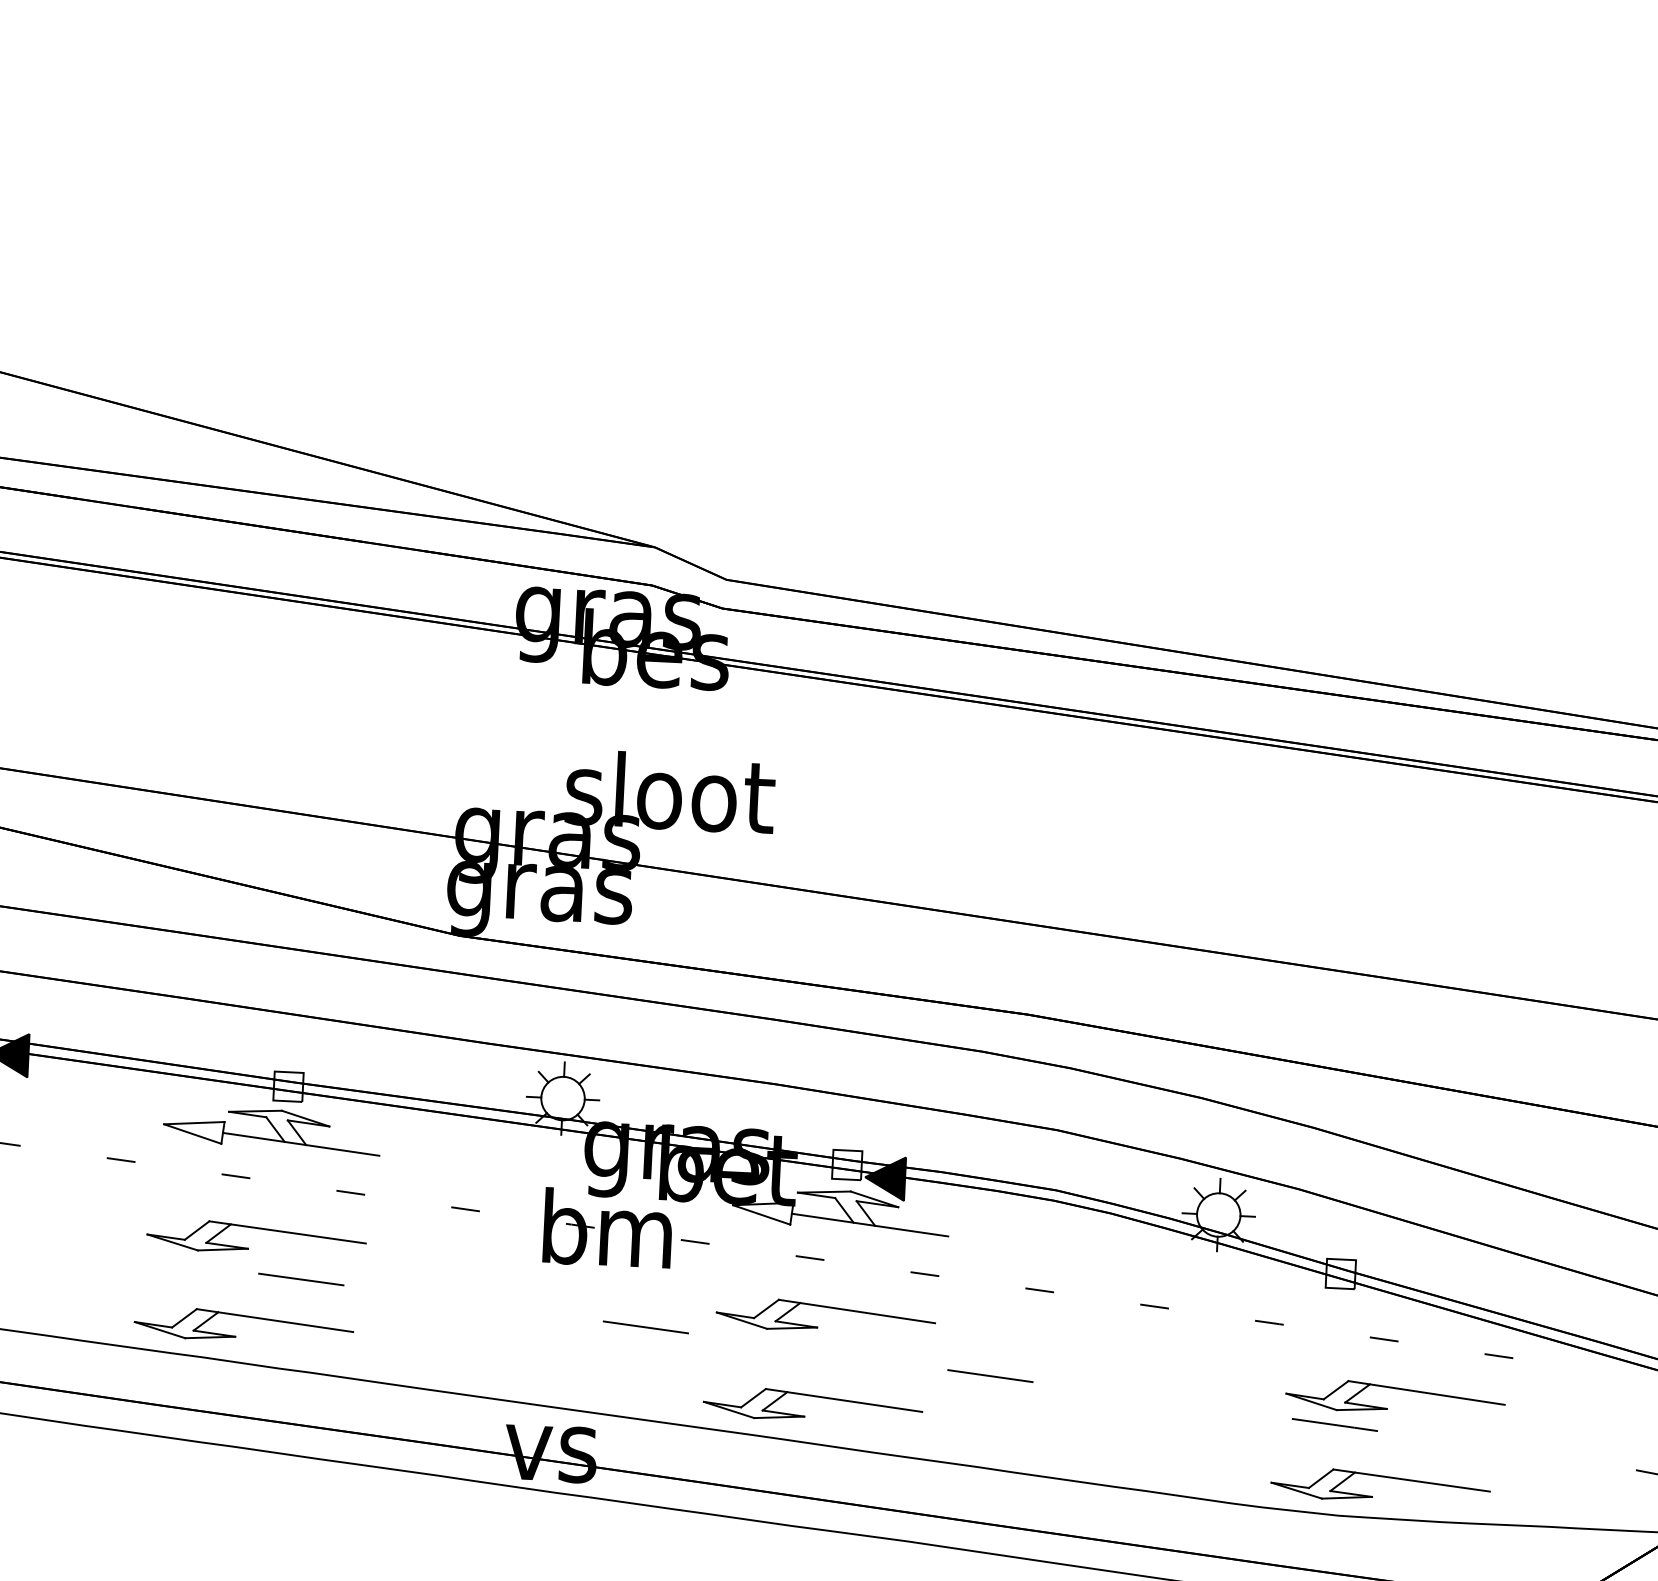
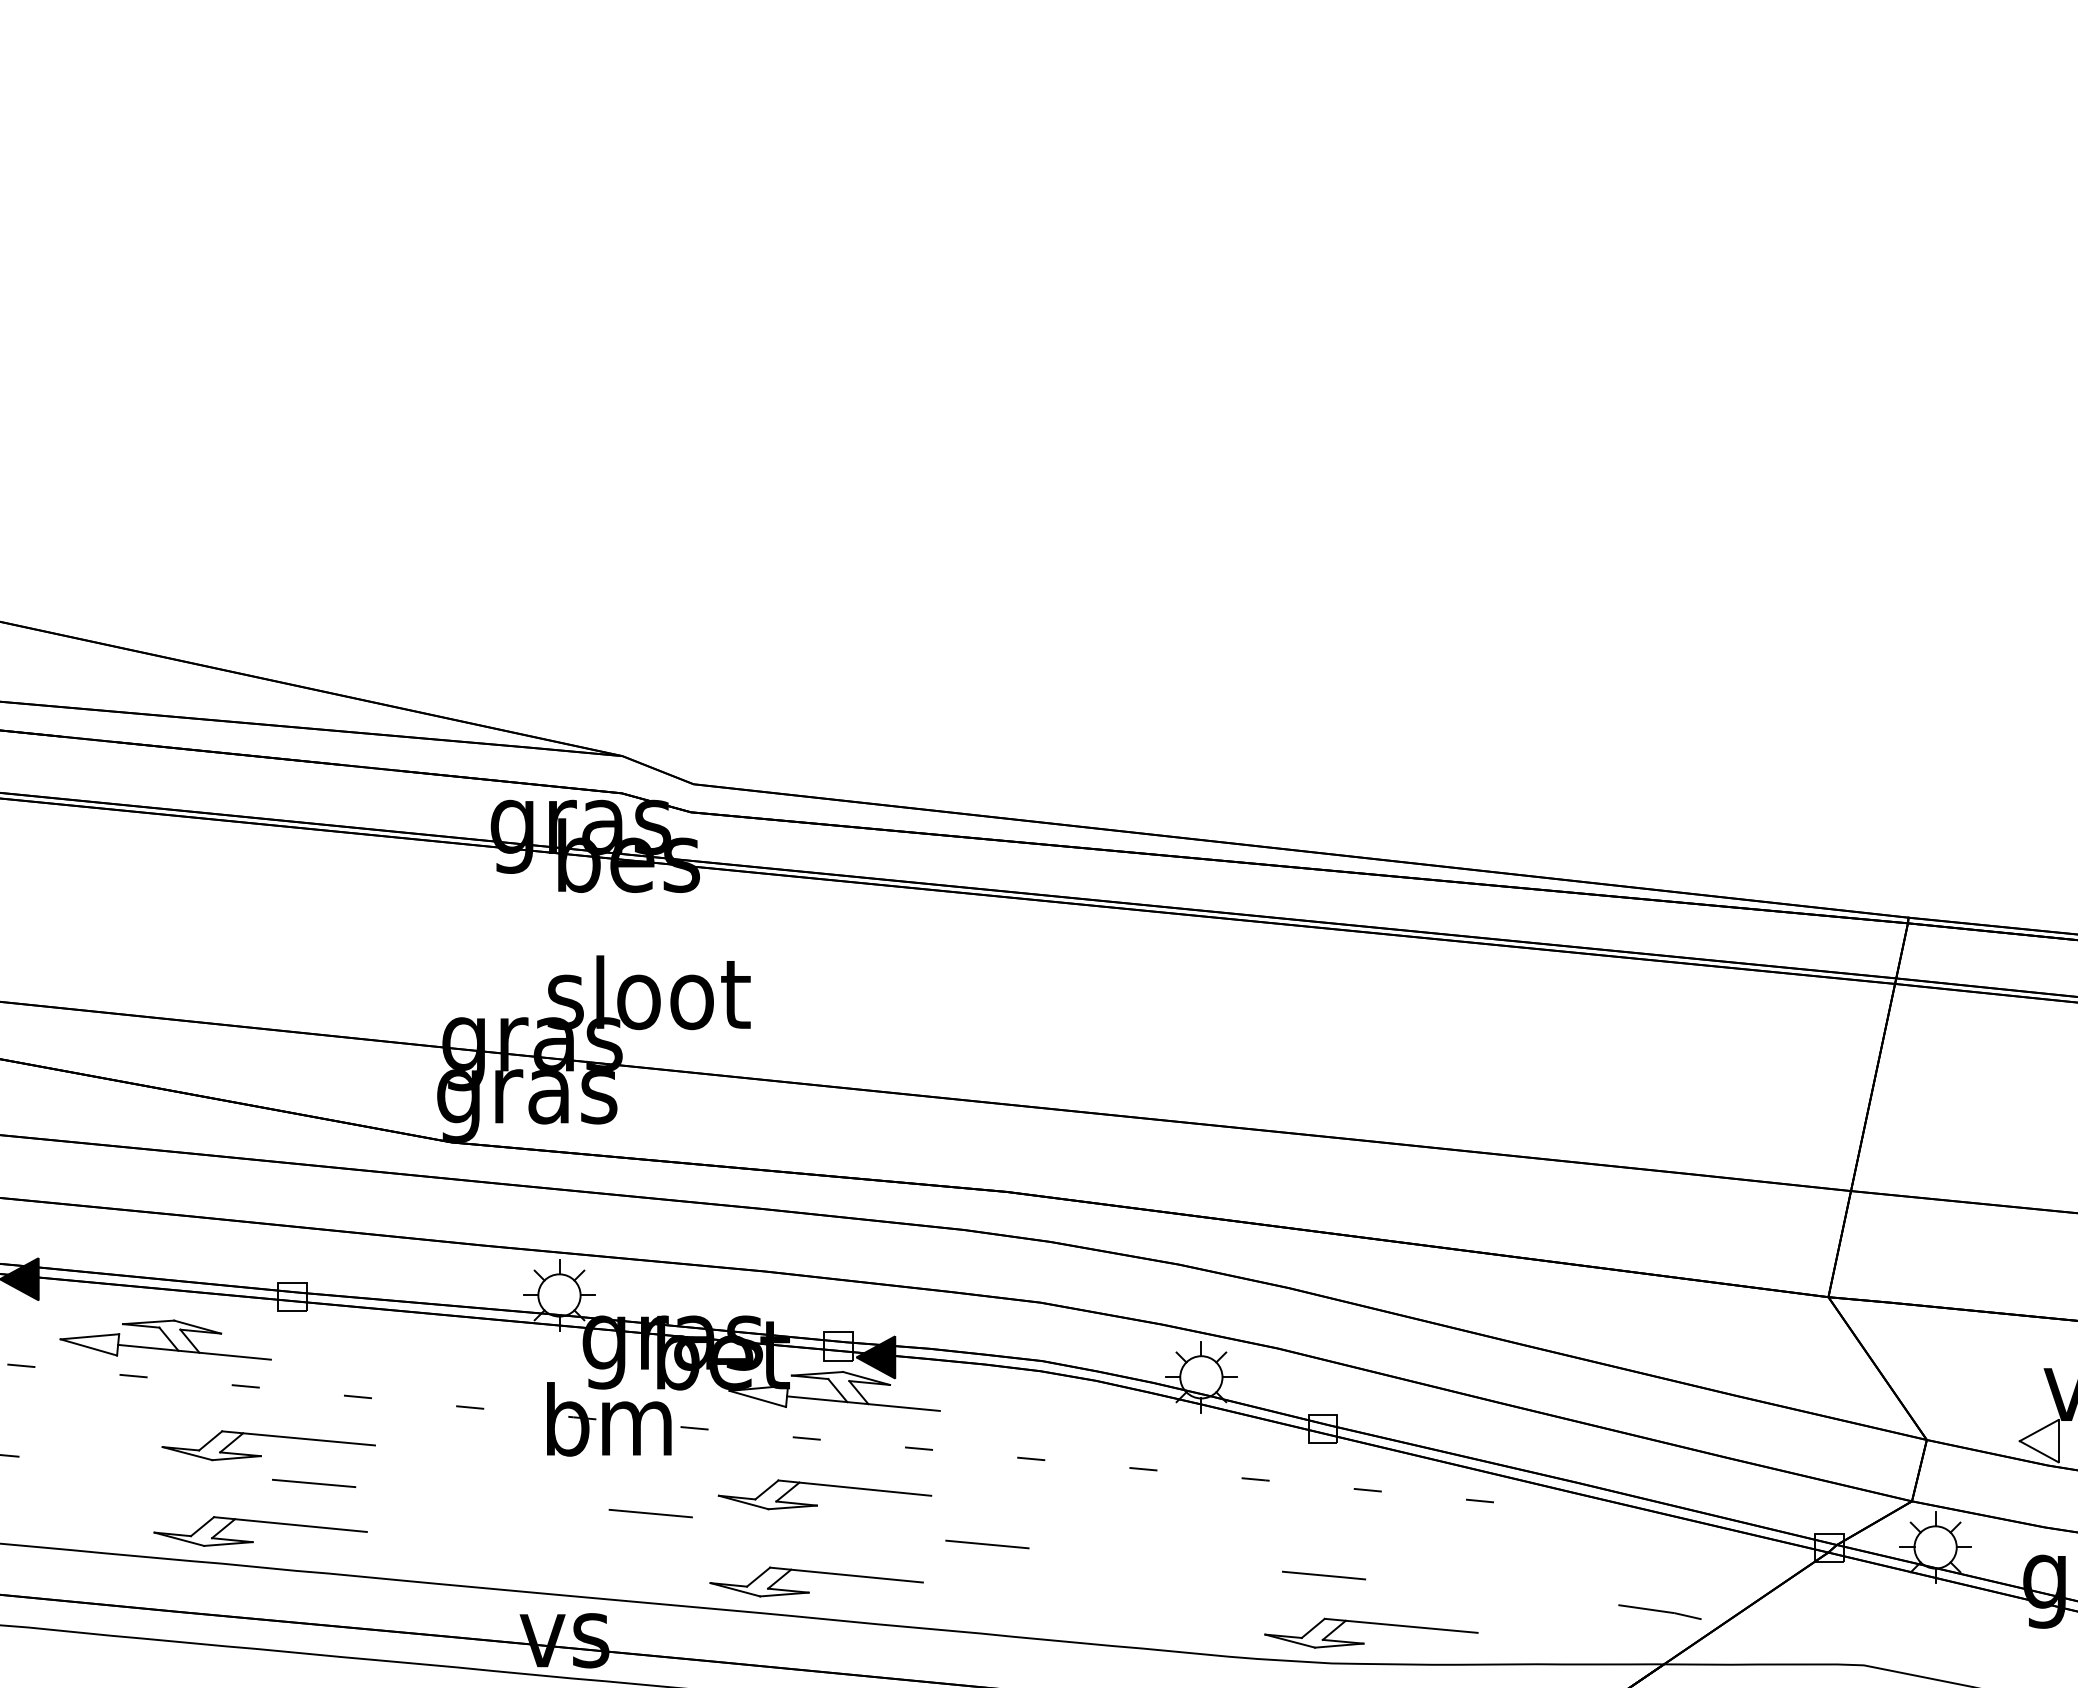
part: (271, 1129) -> (165, 1339), moved
part: (1396, 1389) -> (1382, 1538), removed

